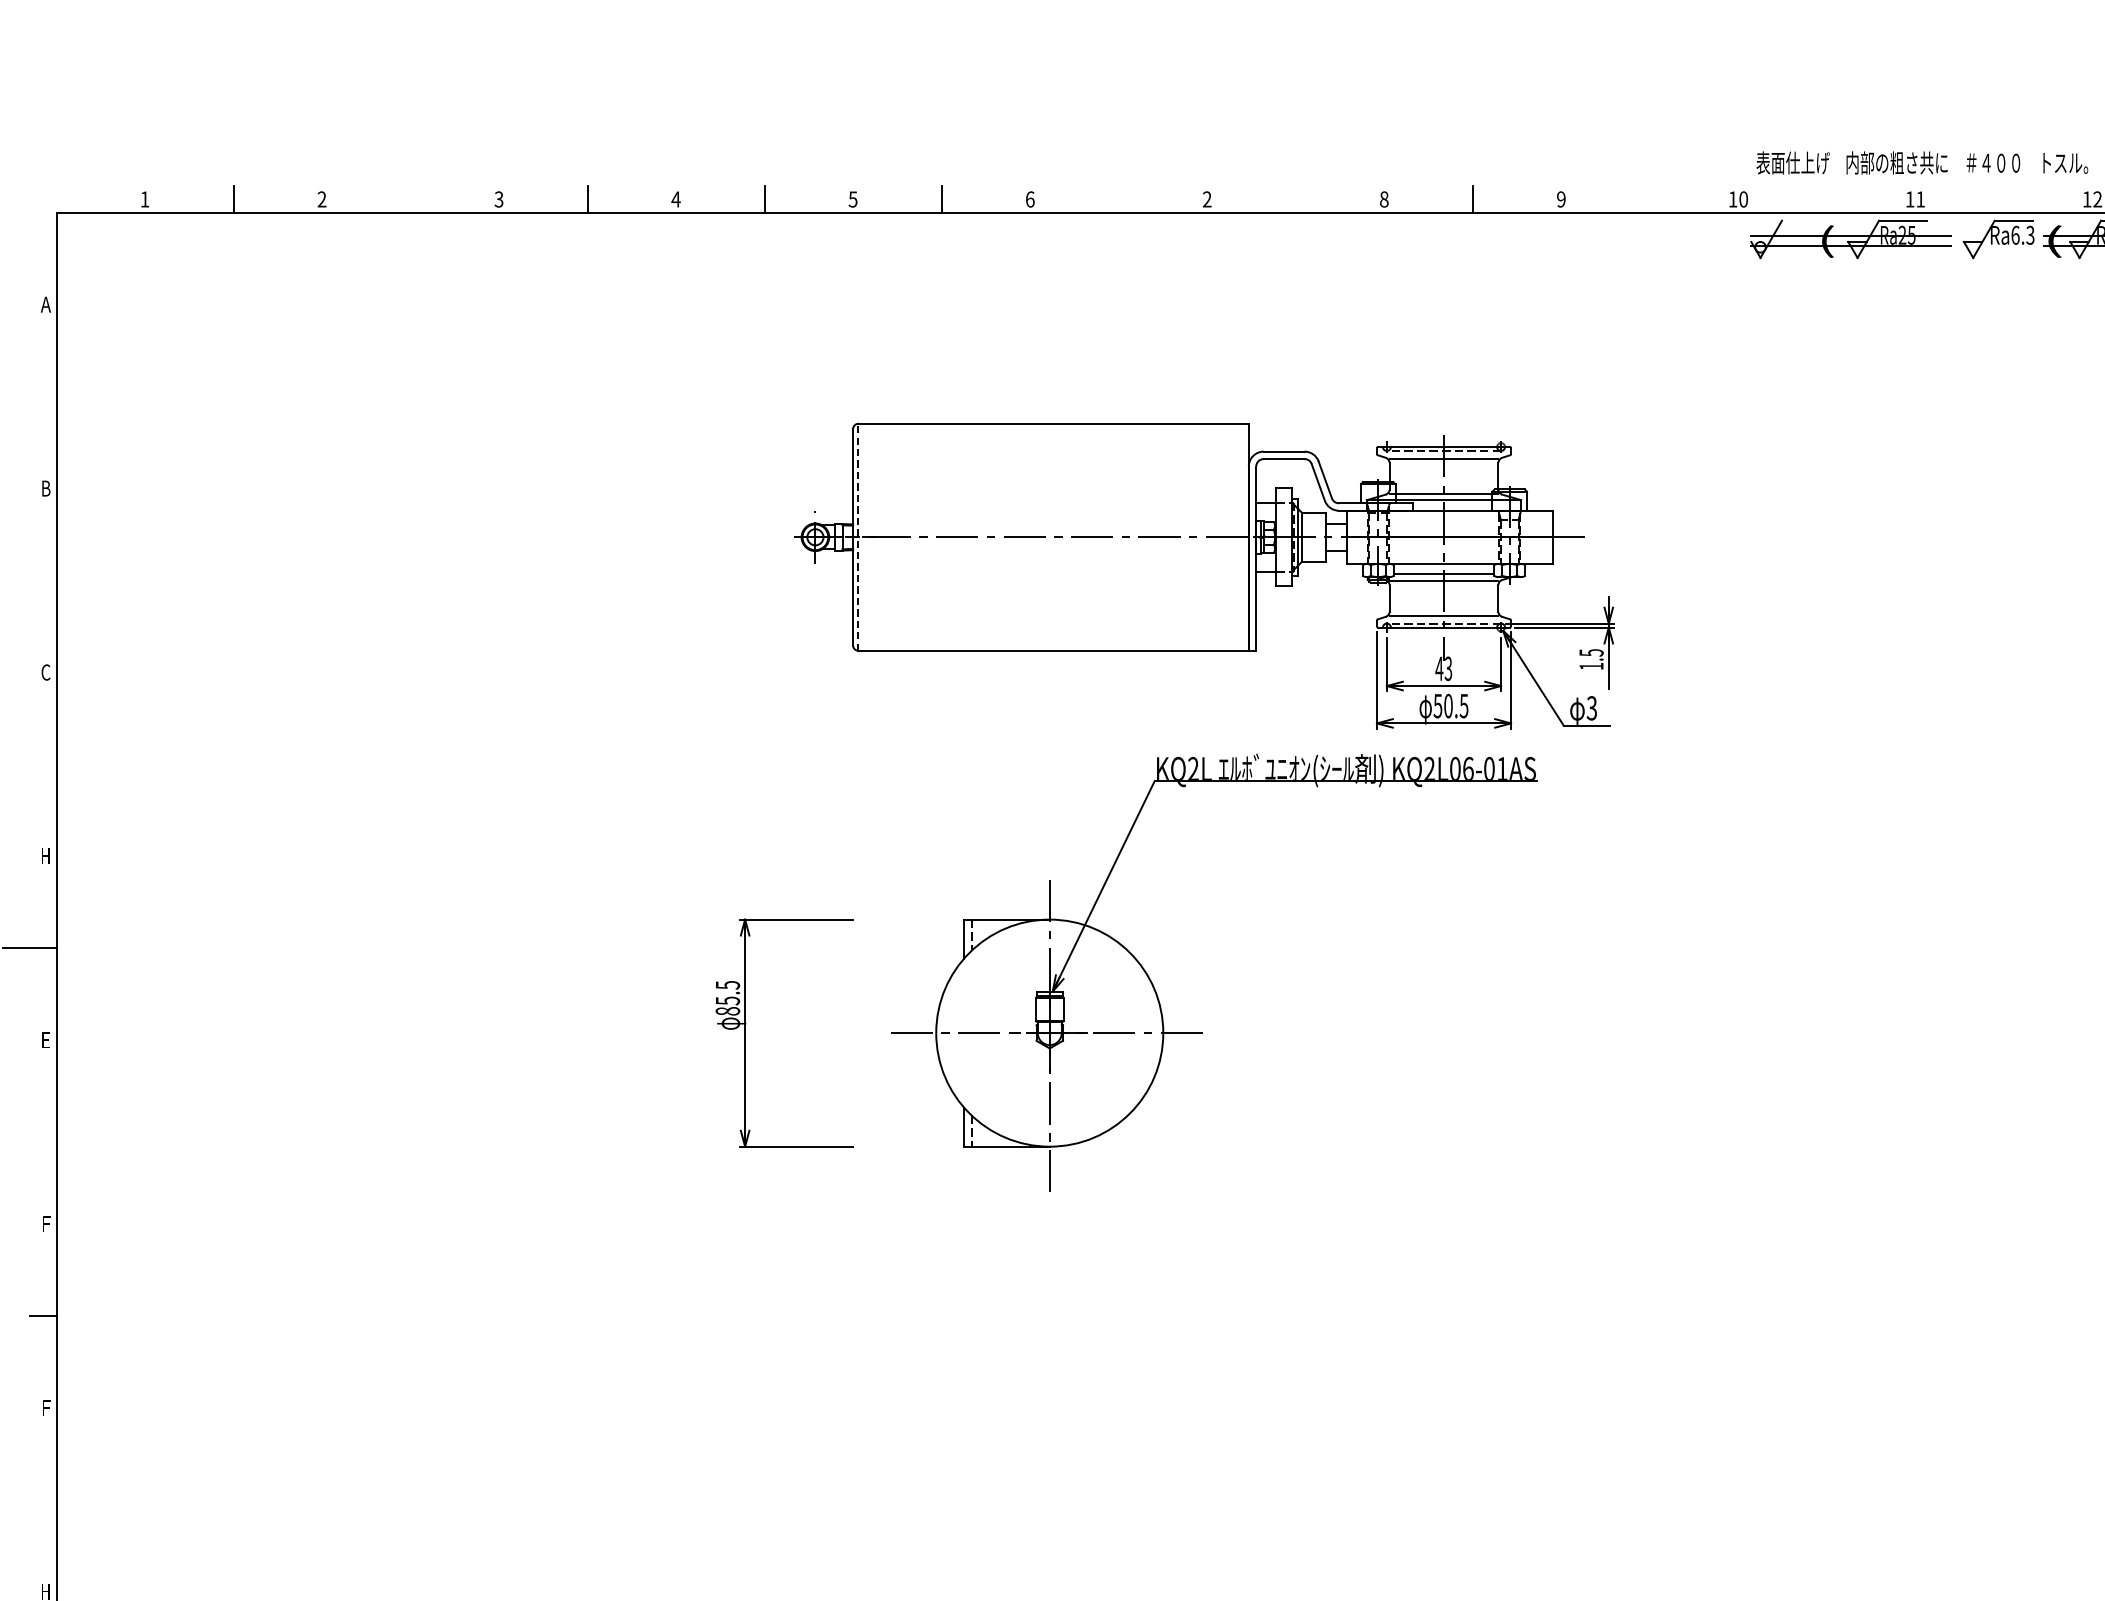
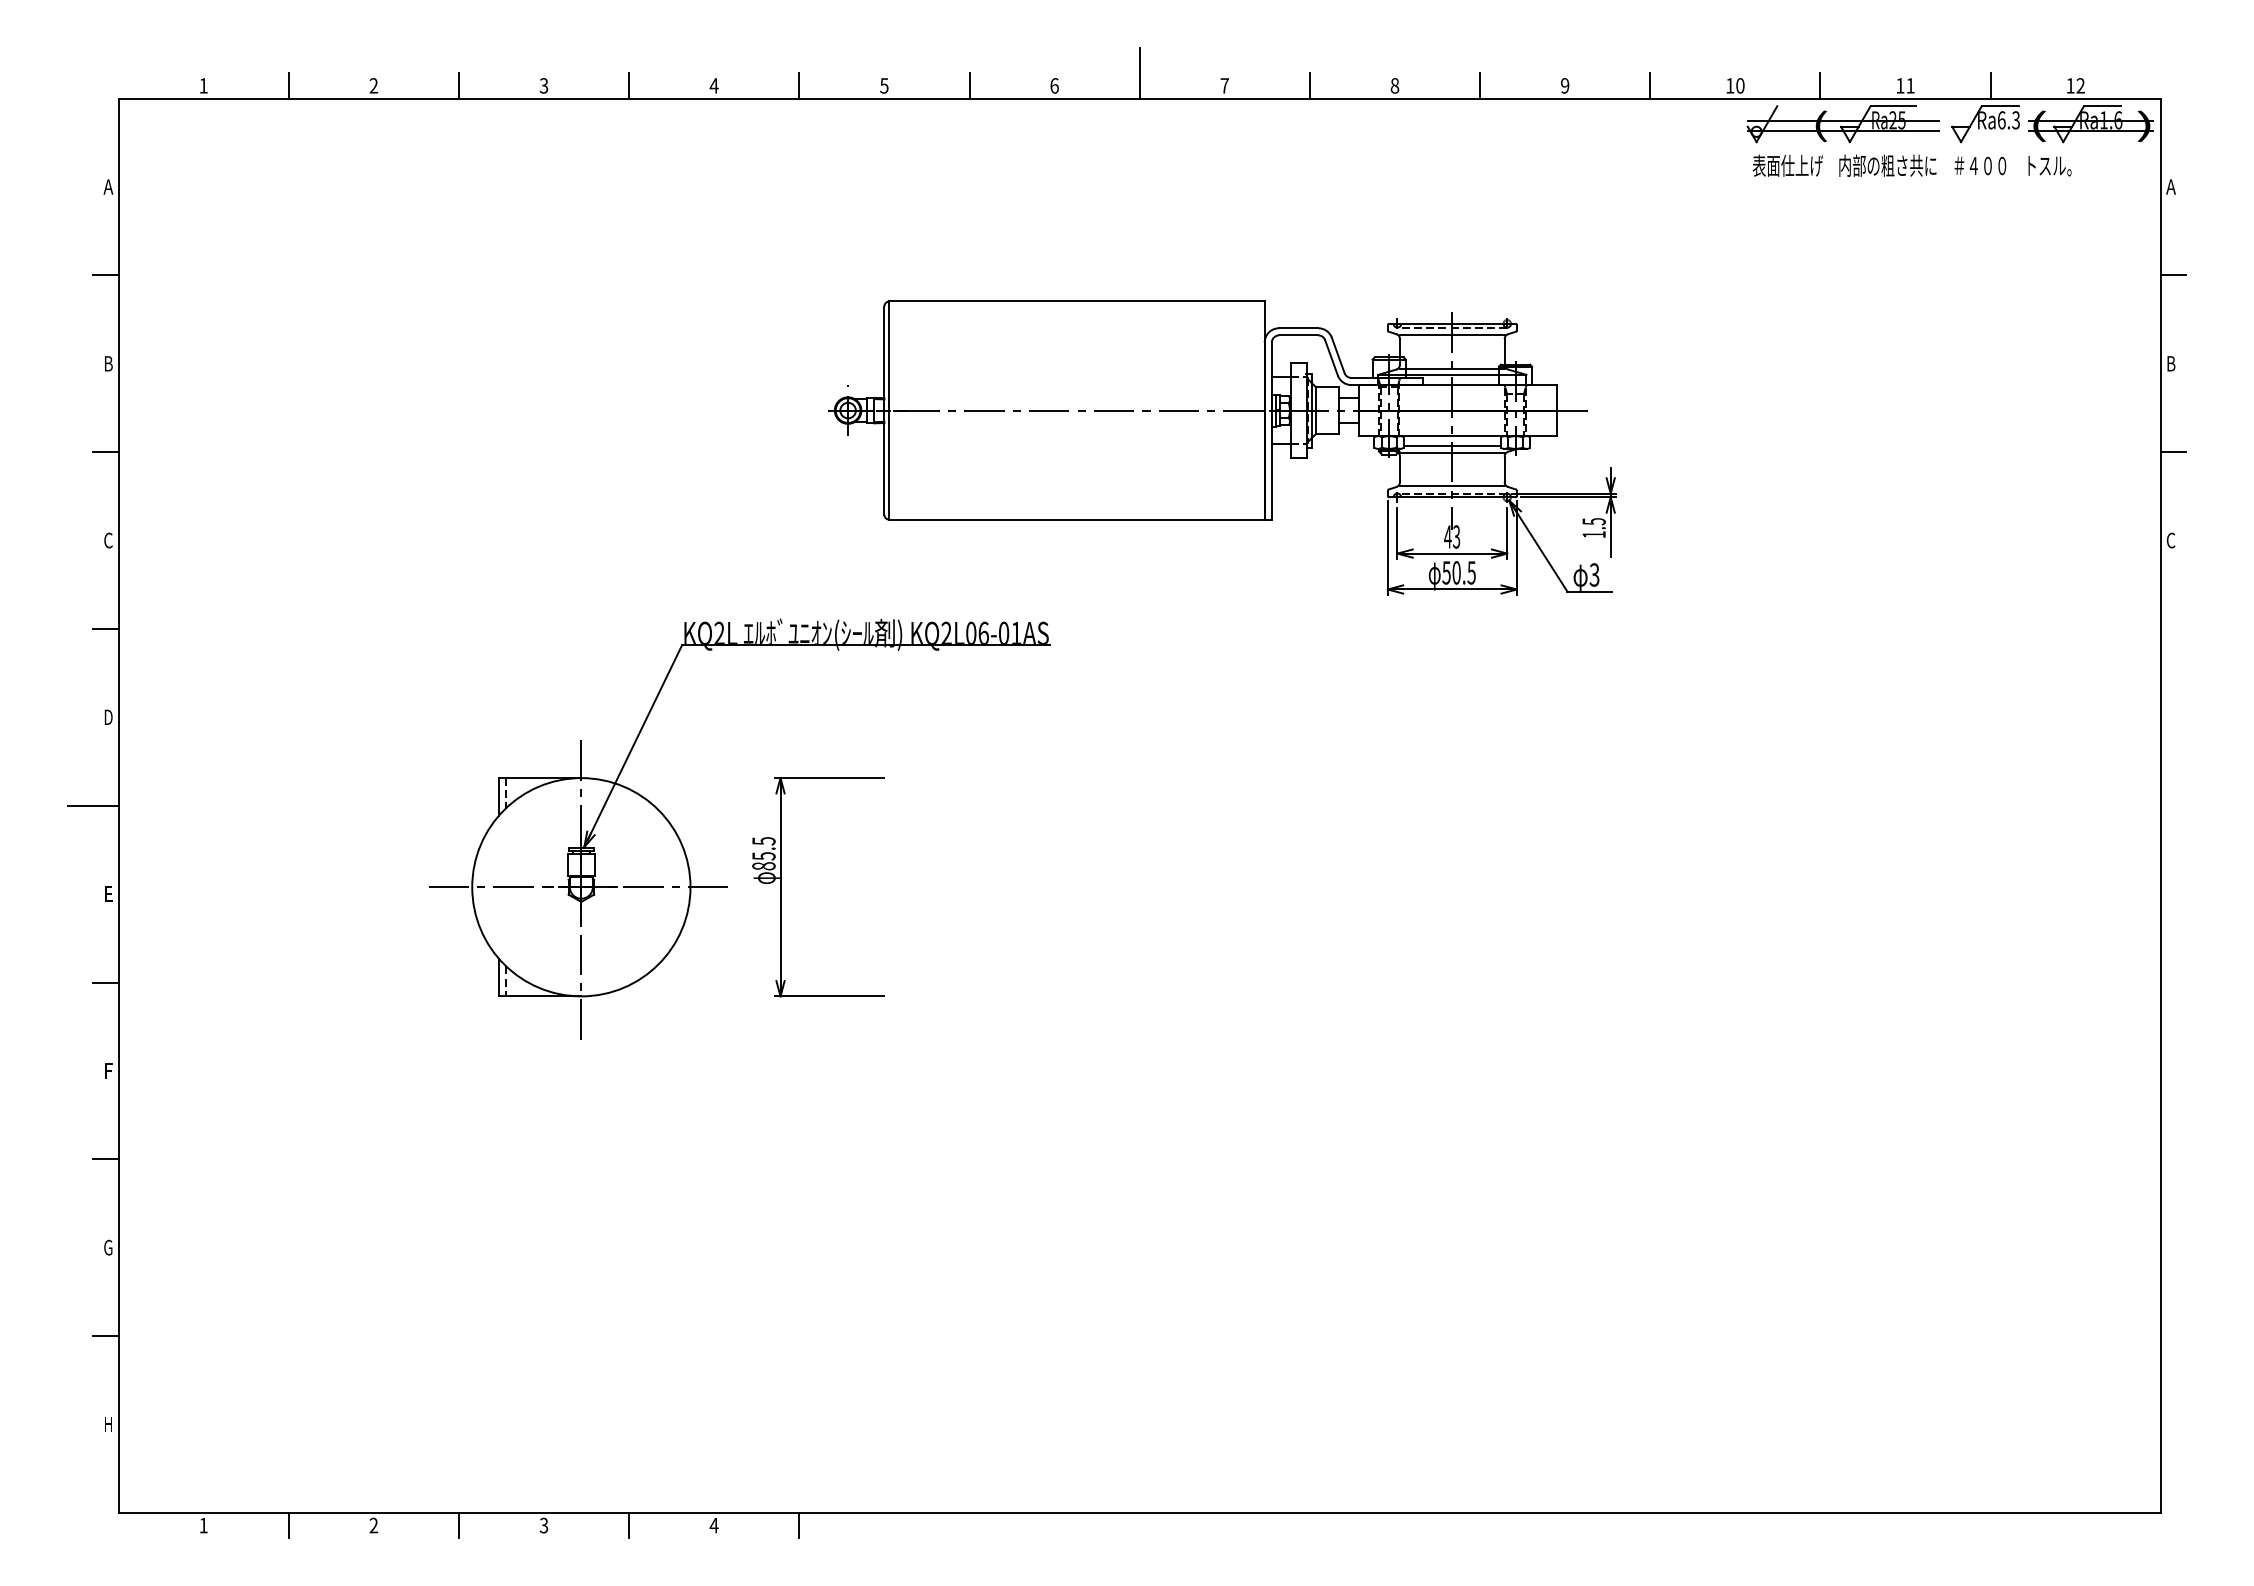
text: (1921, 162) -> (1911, 165), moved
line: (1118, 185) -> (1139, 72), added
line: (411, 199) -> (459, 85), added
text: (1206, 199) -> (1224, 85), 2 -> 7
line: (1295, 199) -> (1309, 85), added
line: (1650, 199) -> (1650, 85), added
line: (1827, 199) -> (1820, 85), added
line: (2003, 199) -> (1990, 85), added
line: (42, 396) -> (105, 275), added
line: (858, 537) -> (889, 410), dashed -> solid
line: (42, 580) -> (105, 452), added
line: (42, 763) -> (105, 628), added
text: (46, 855) -> (108, 716), H -> D
part: (1158, 994) -> (685, 850), moved
line: (42, 1132) -> (105, 982), added
text: (46, 1407) -> (108, 1247), F -> G
line: (42, 1500) -> (105, 1336), added

